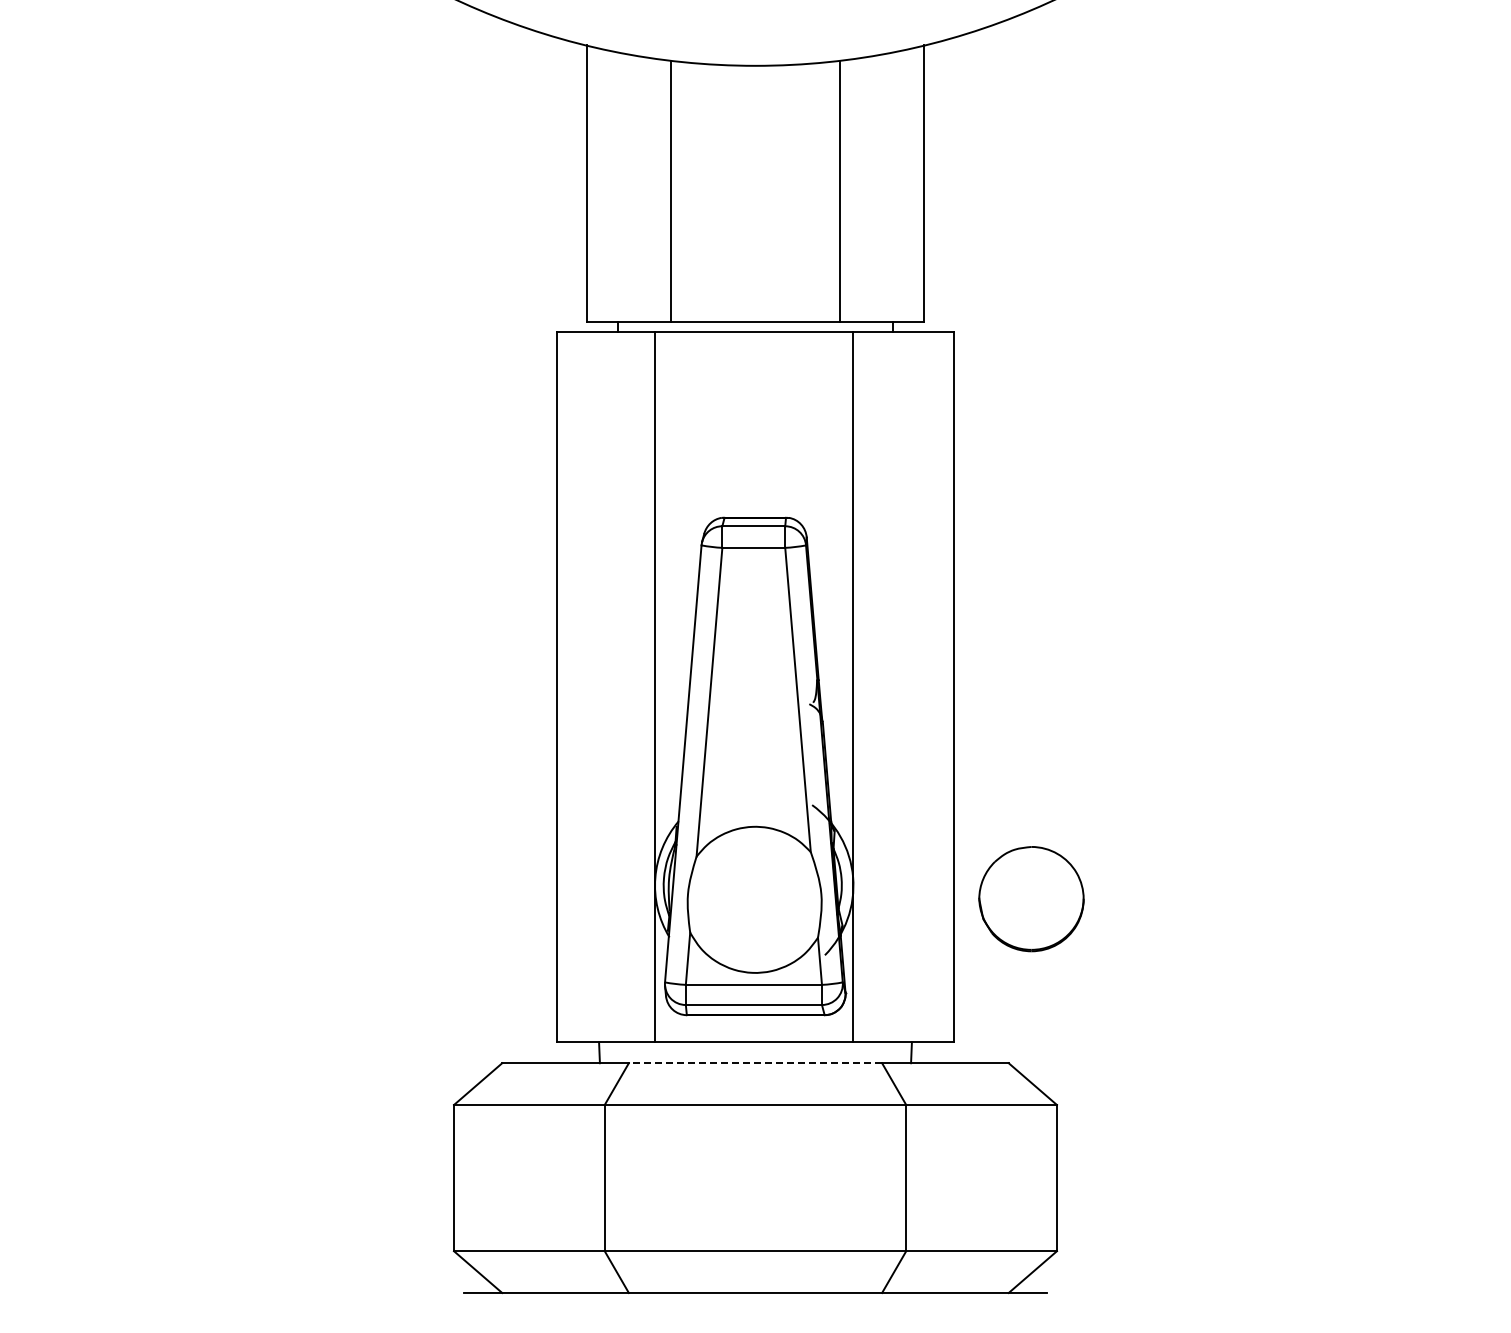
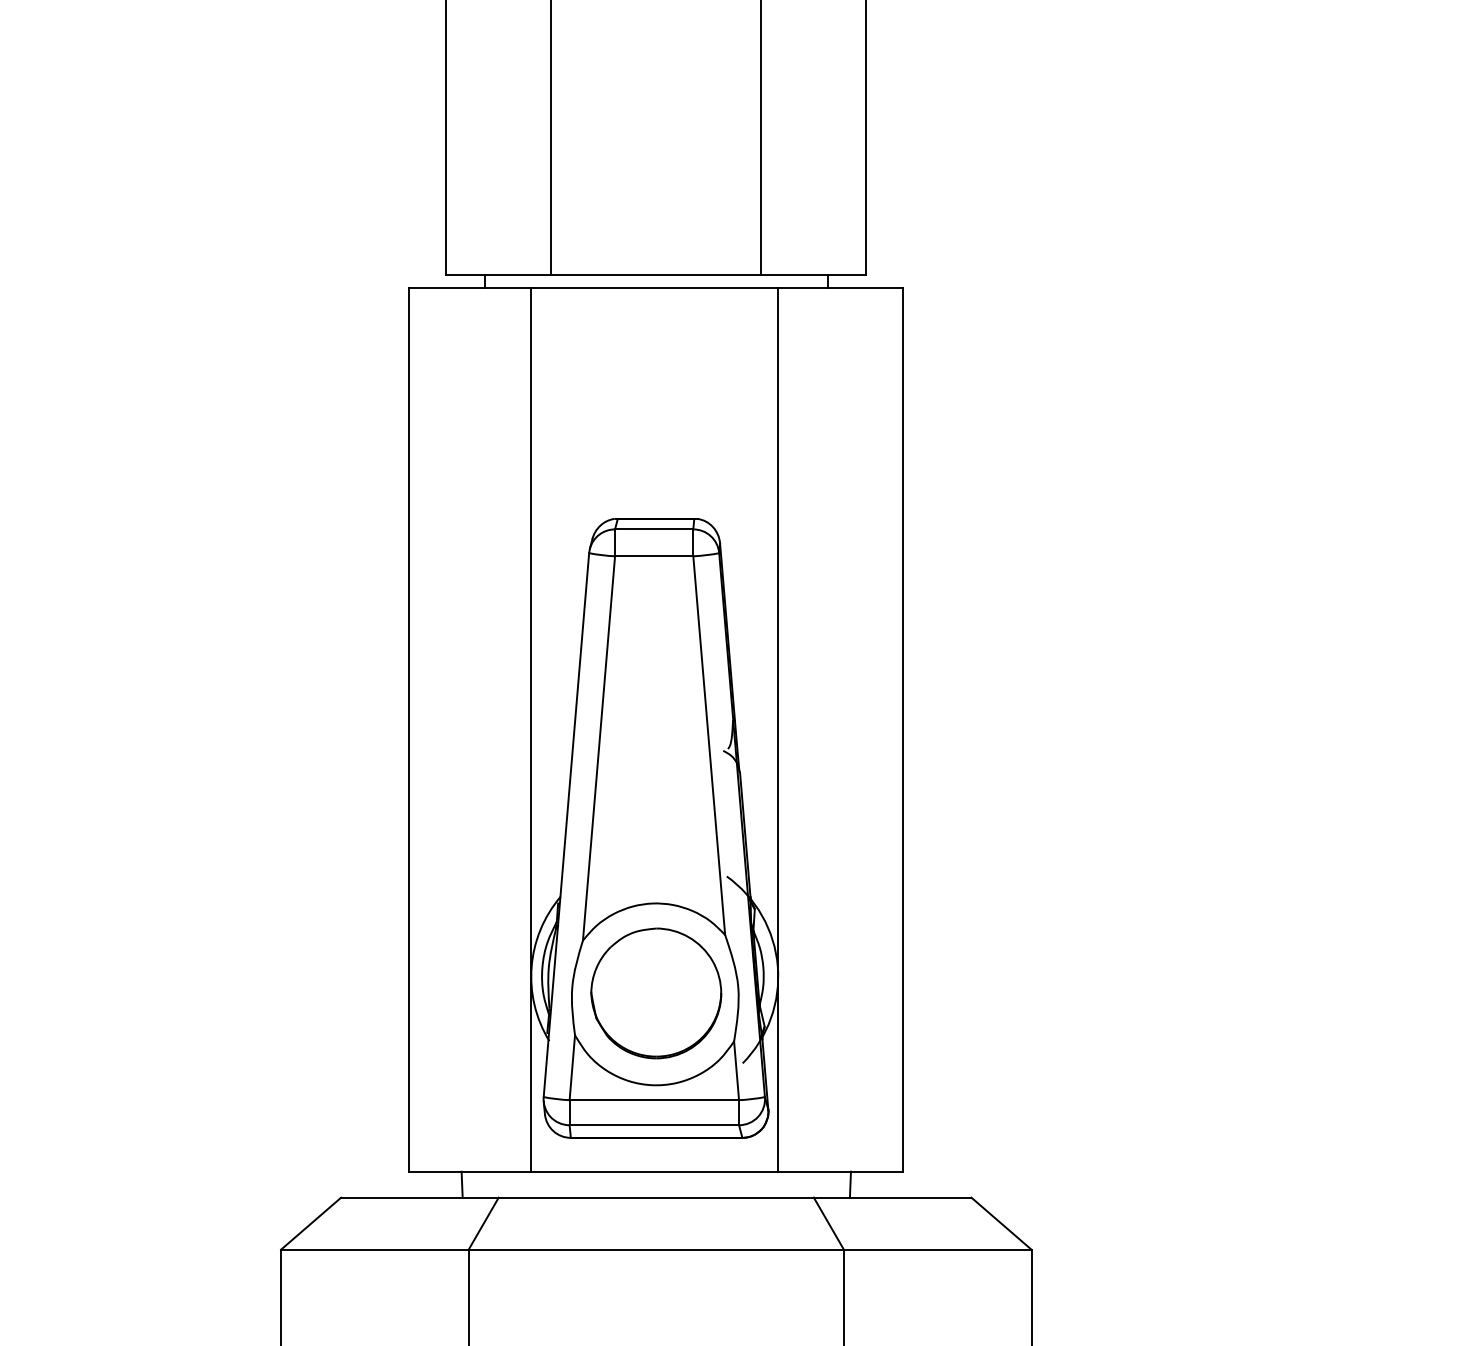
part: (1031, 899) -> (656, 993), moved
line: (755, 1063) -> (656, 1198), dashed -> solid

